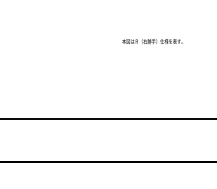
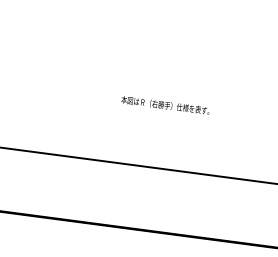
text: (152, 41) -> (165, 105), moved

